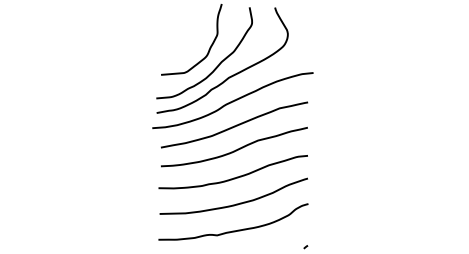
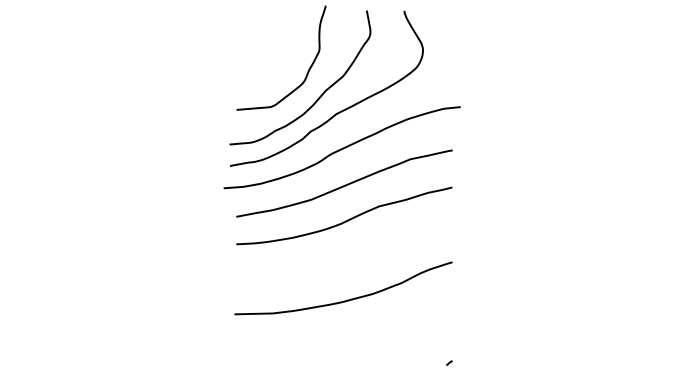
curve: (233, 177) -> (343, 260), removed
curve: (237, 229) -> (348, 337), removed

